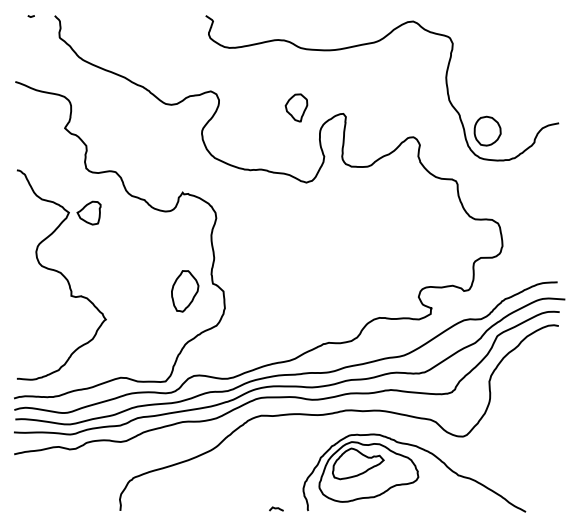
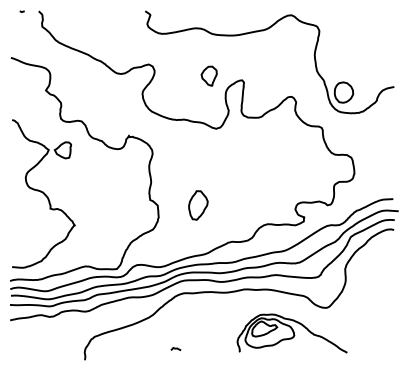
part: (185, 291) -> (198, 205), moved
part: (414, 472) -> (292, 333), size x0.7
curve: (276, 508) -> (176, 348), moved

